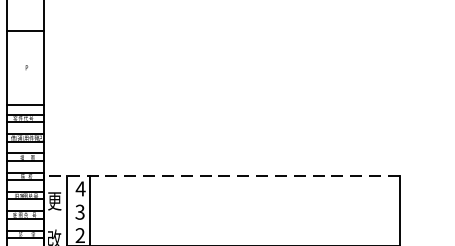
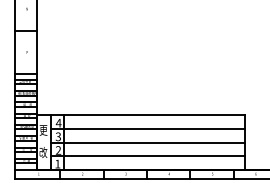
line: (220, 175) -> (140, 115), dashed -> solid
line: (232, 199) -> (147, 129), added
line: (232, 221) -> (147, 142), added

